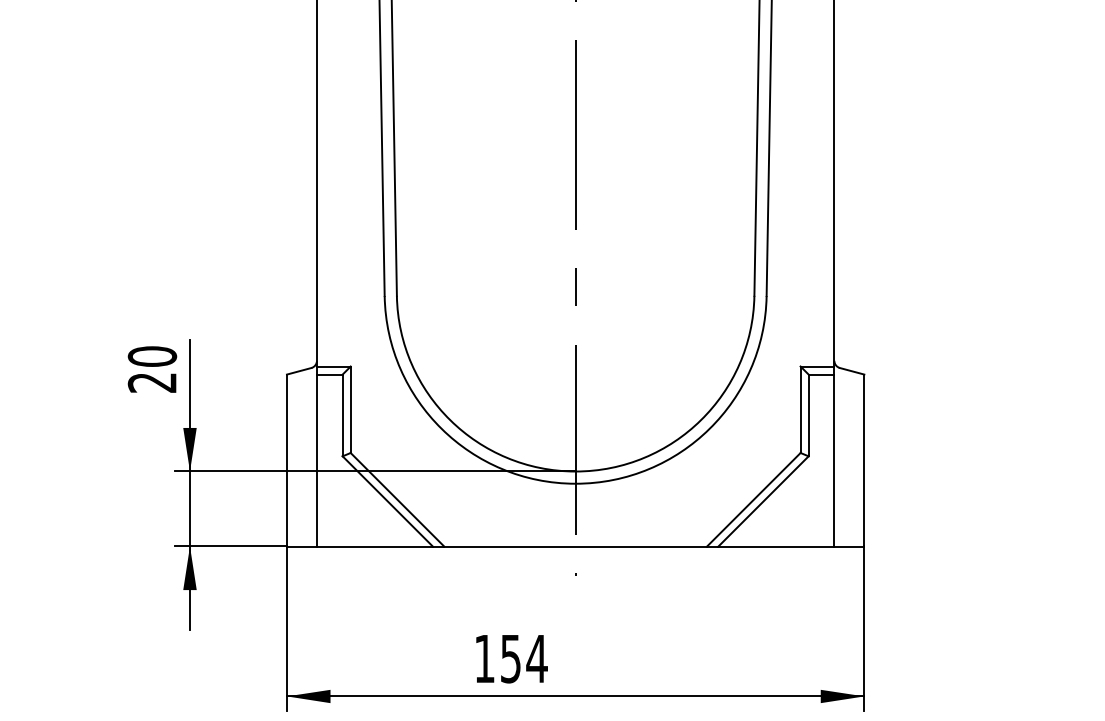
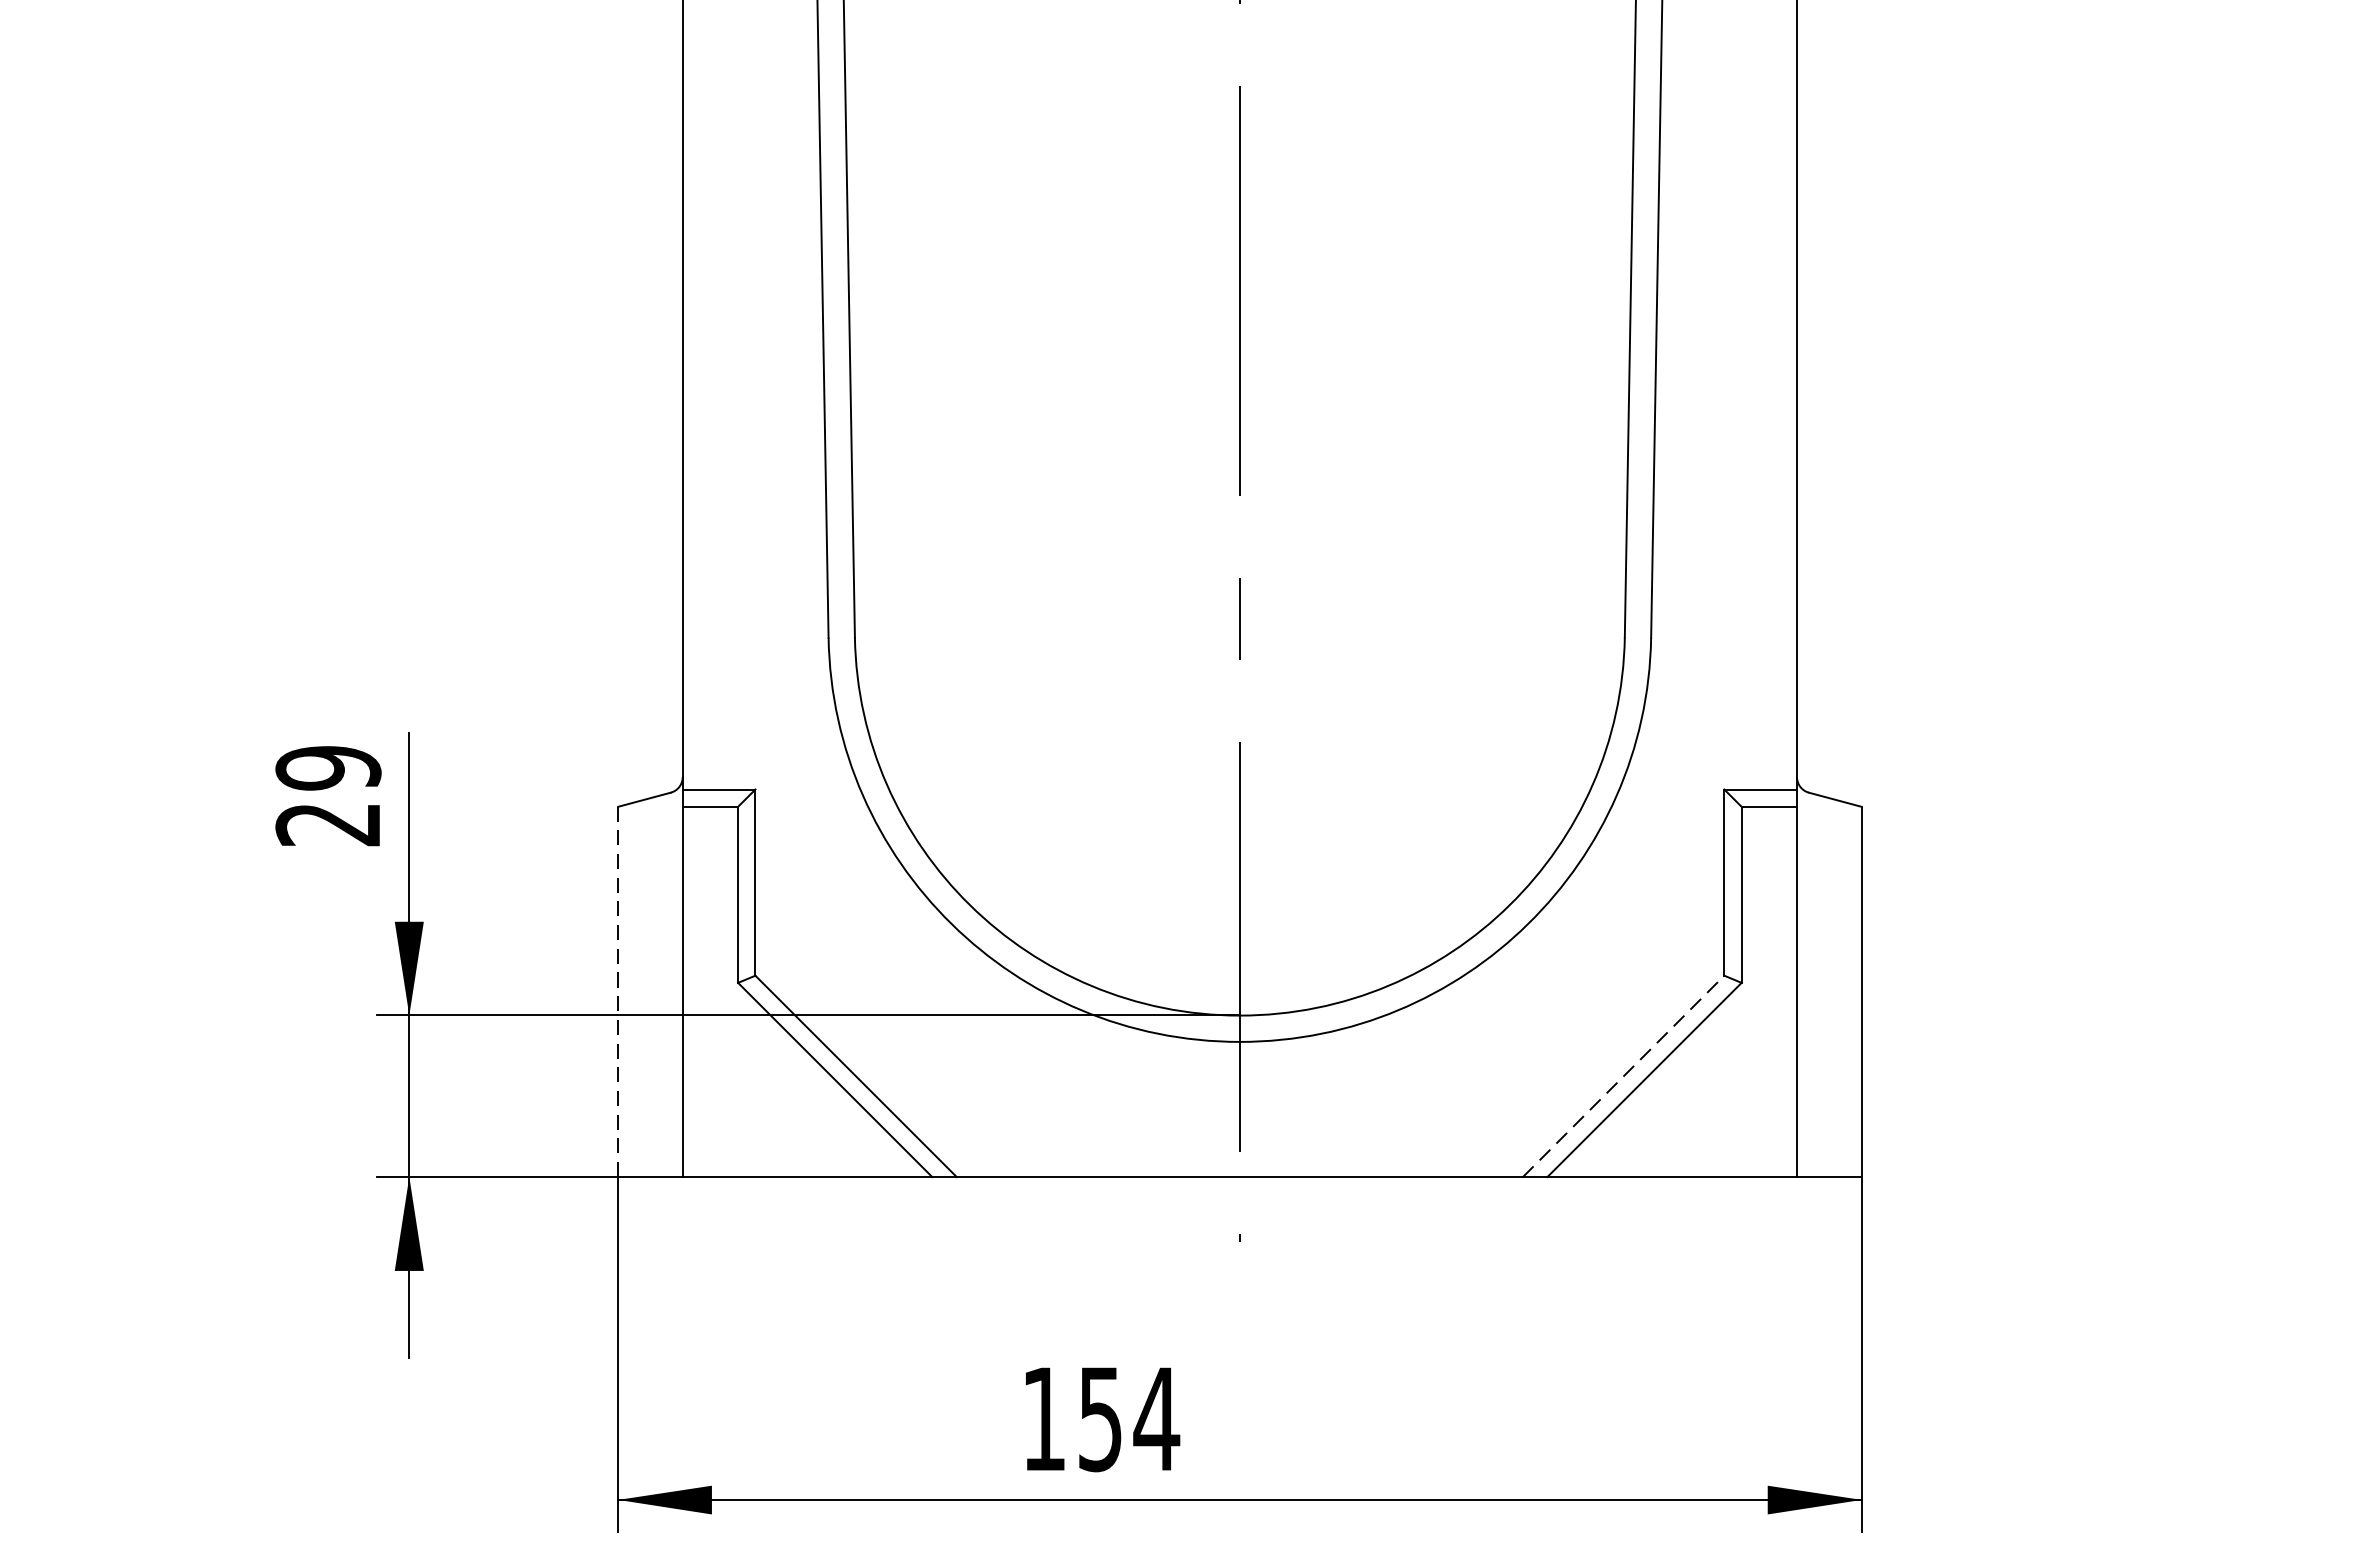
text: (152, 356) -> (328, 767), 20 -> 29
line: (286, 460) -> (617, 991), solid -> dashed
line: (754, 499) -> (1625, 1075), solid -> dashed

